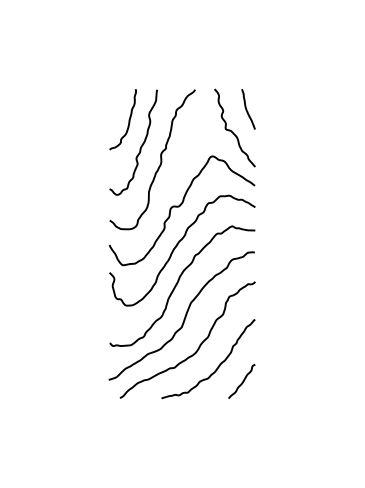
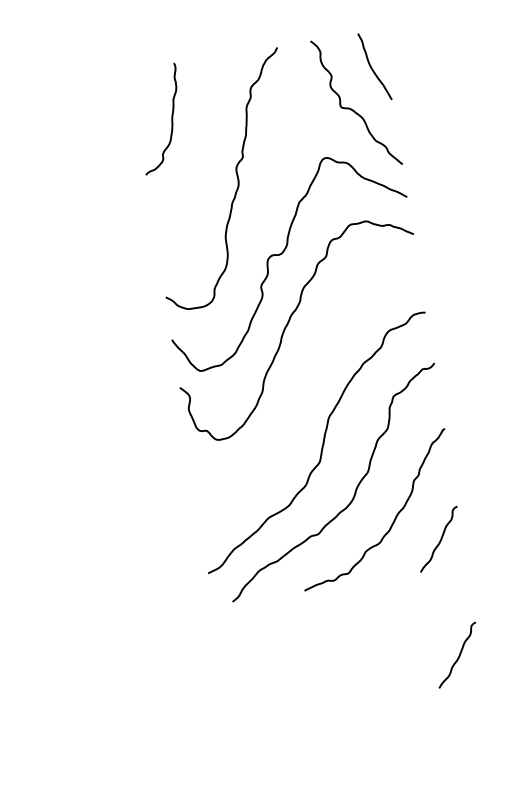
curve: (140, 146) -> (198, 160), removed
curve: (178, 283) -> (302, 387), removed
curve: (242, 448) -> (458, 654), added

